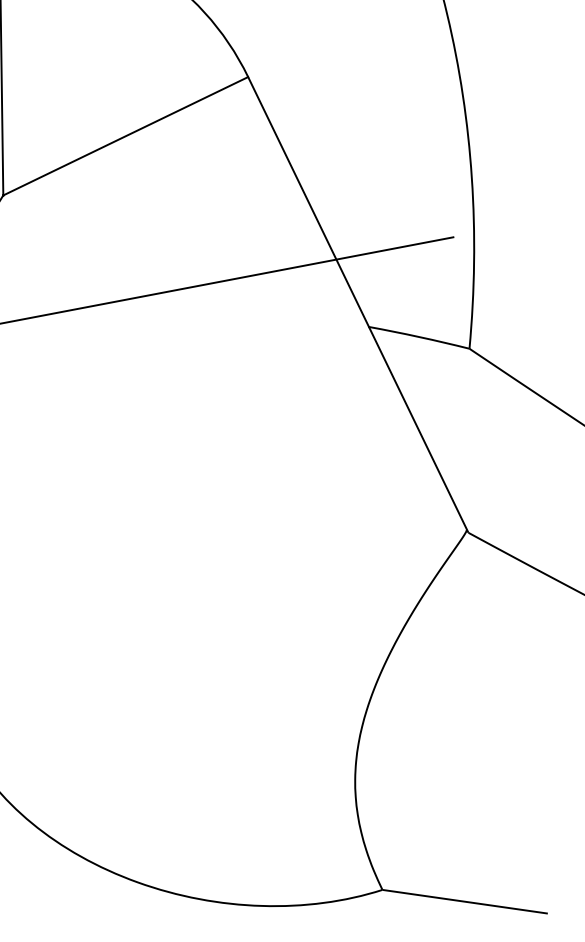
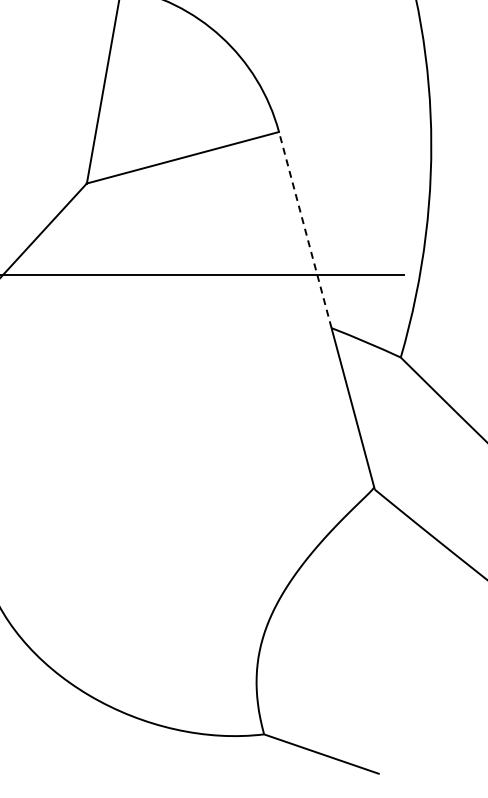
line: (308, 201) -> (305, 229), solid -> dashed

